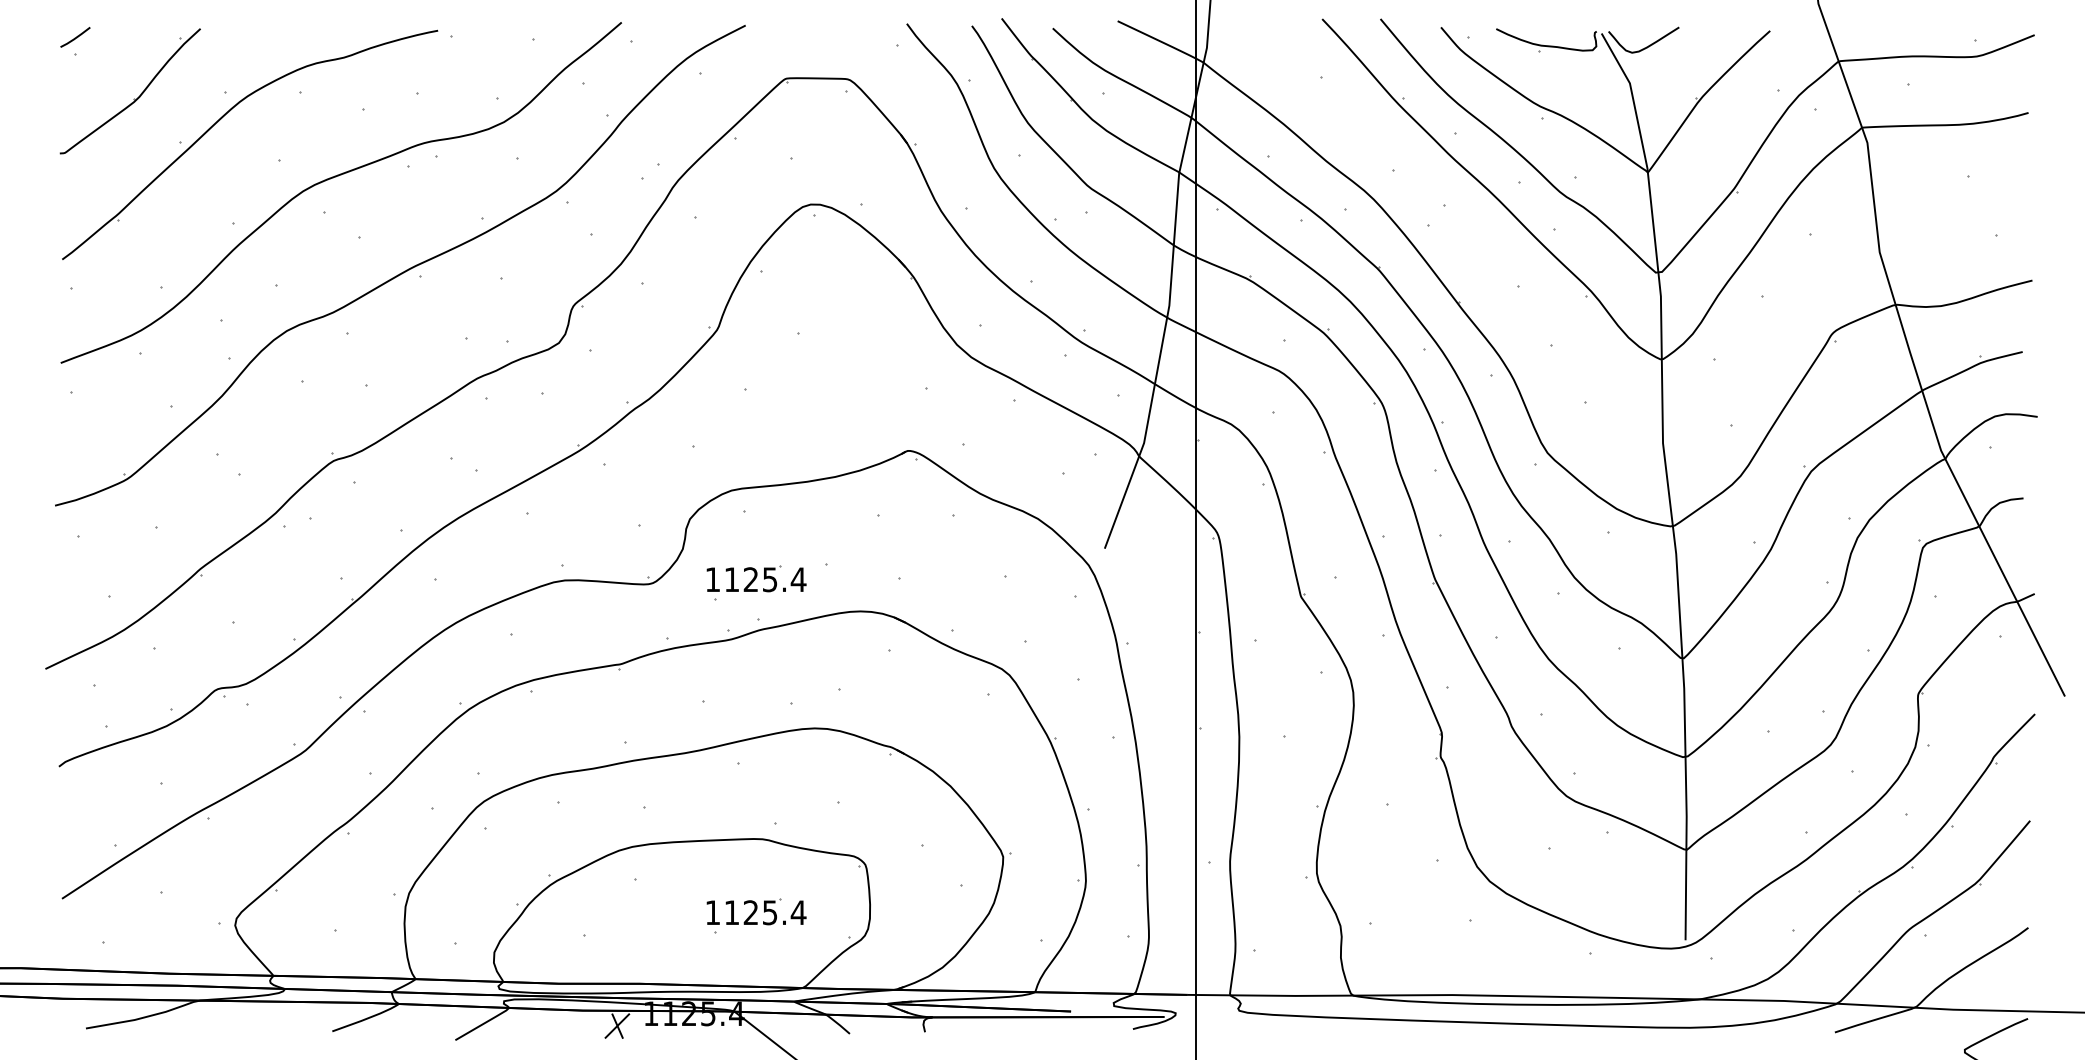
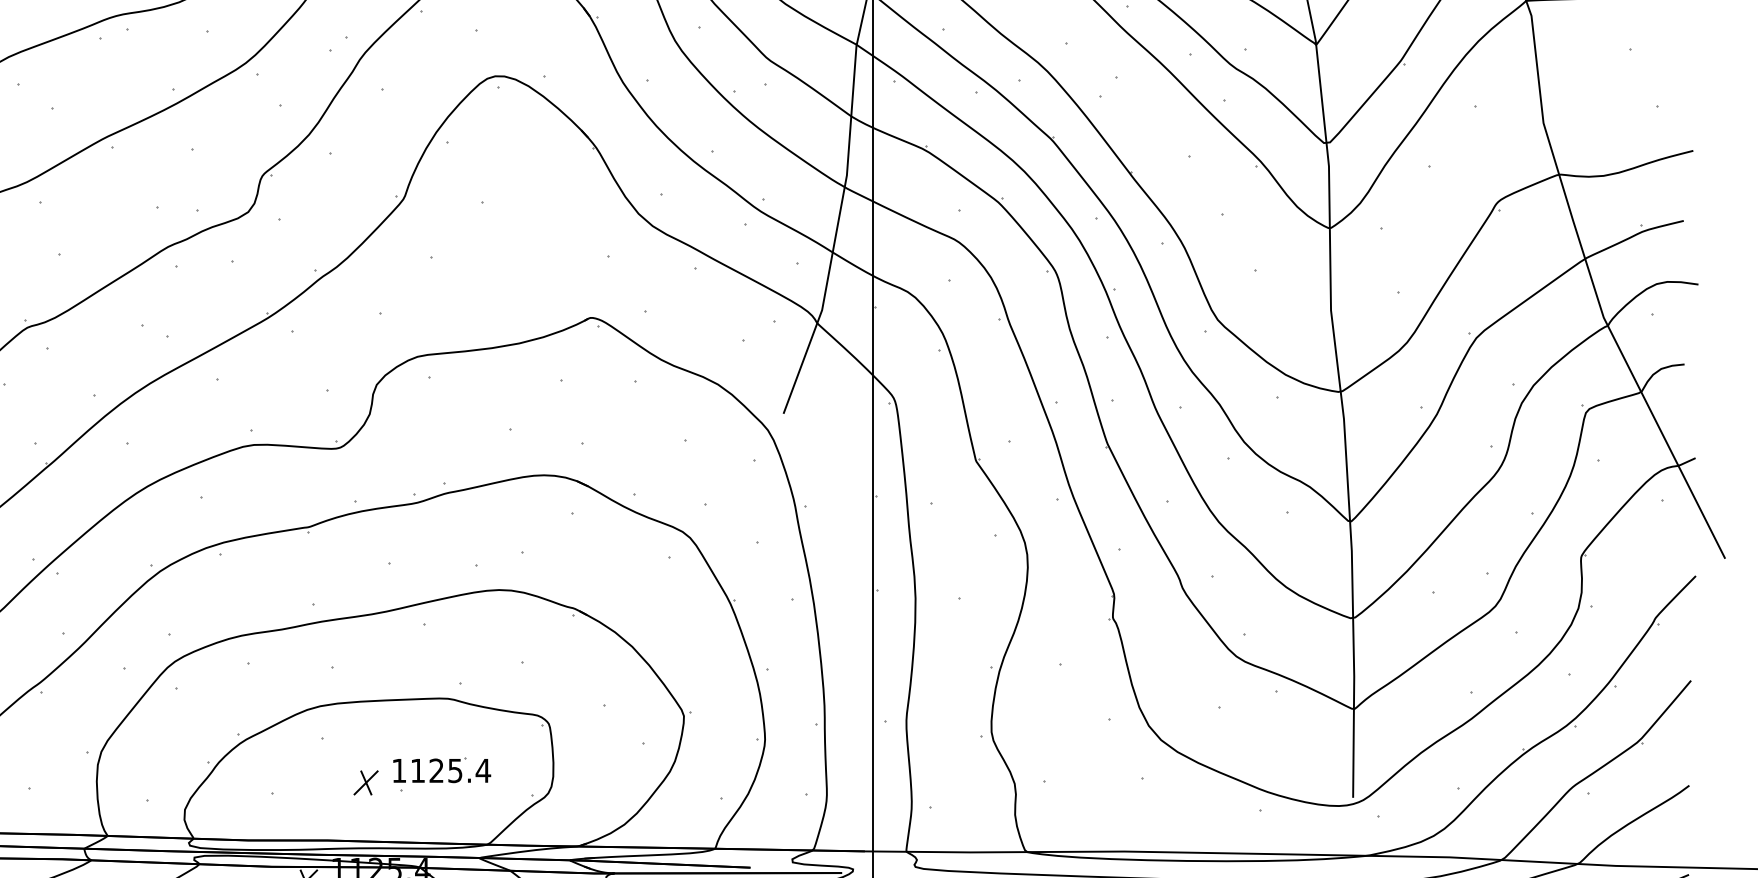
part: (756, 582) -> (442, 446), removed
part: (678, 924) -> (365, 782), added

